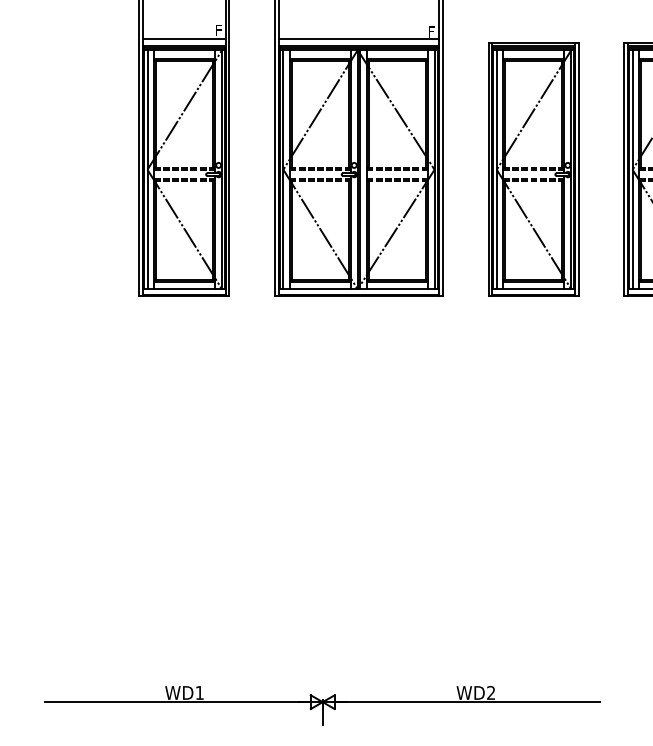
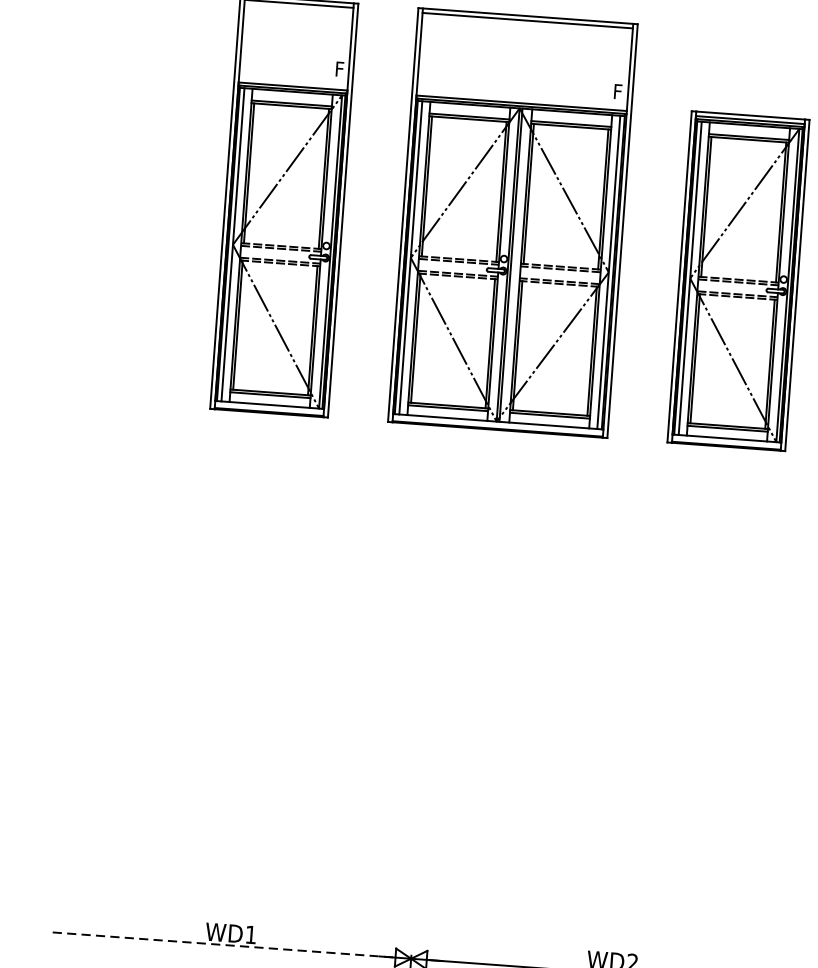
line: (183, 39) -> (292, 77), removed
line: (358, 39) -> (521, 94), removed
line: (177, 702) -> (220, 945), solid -> dashed

